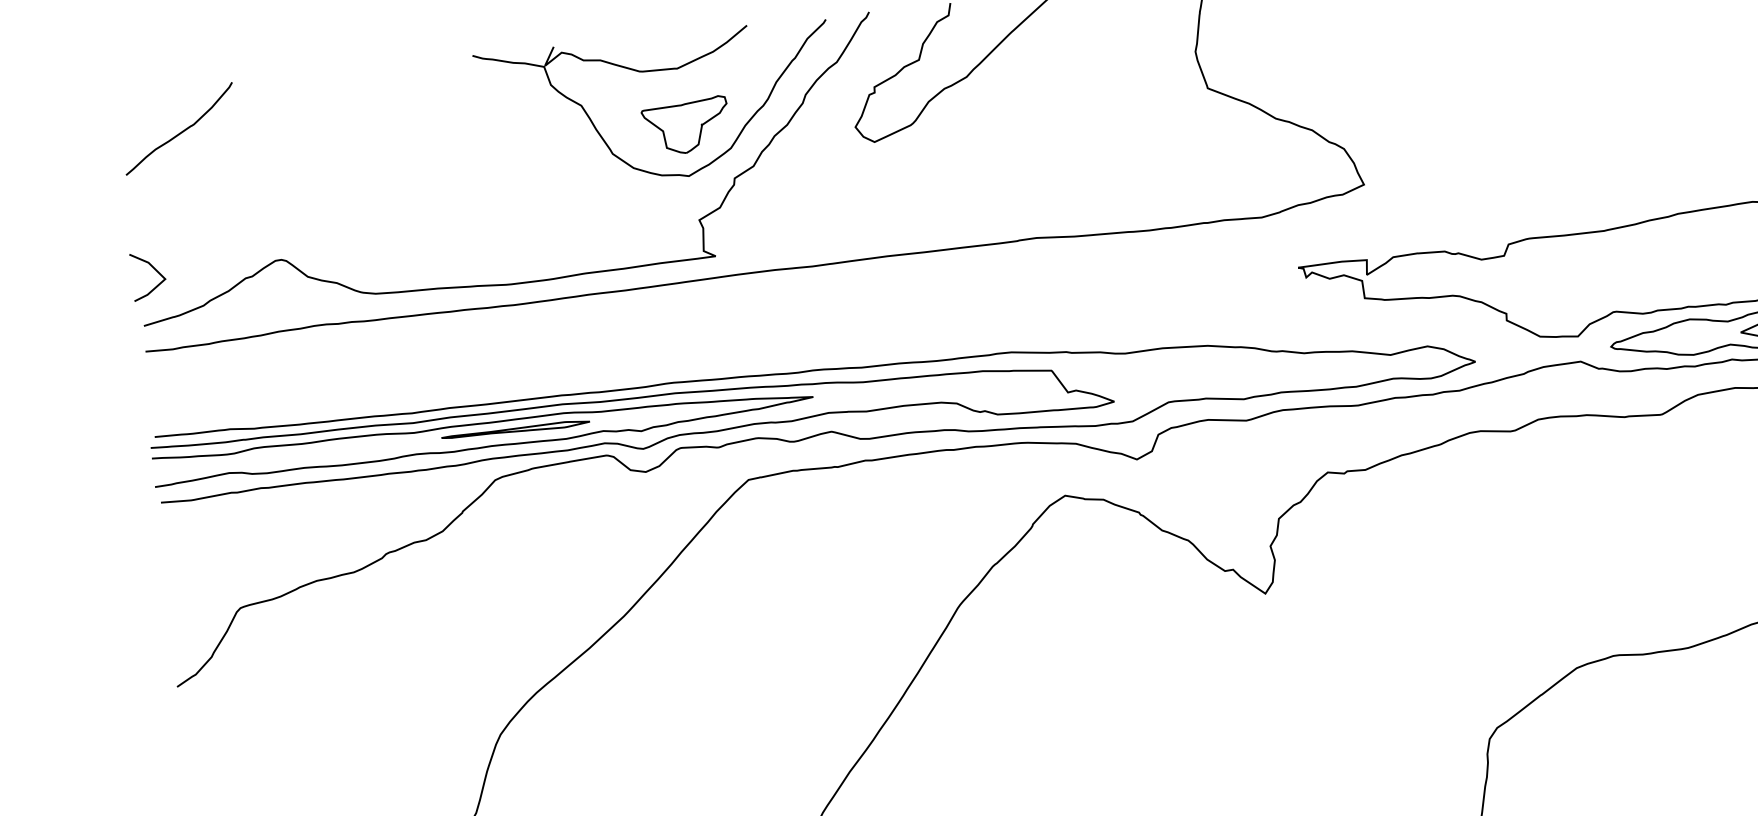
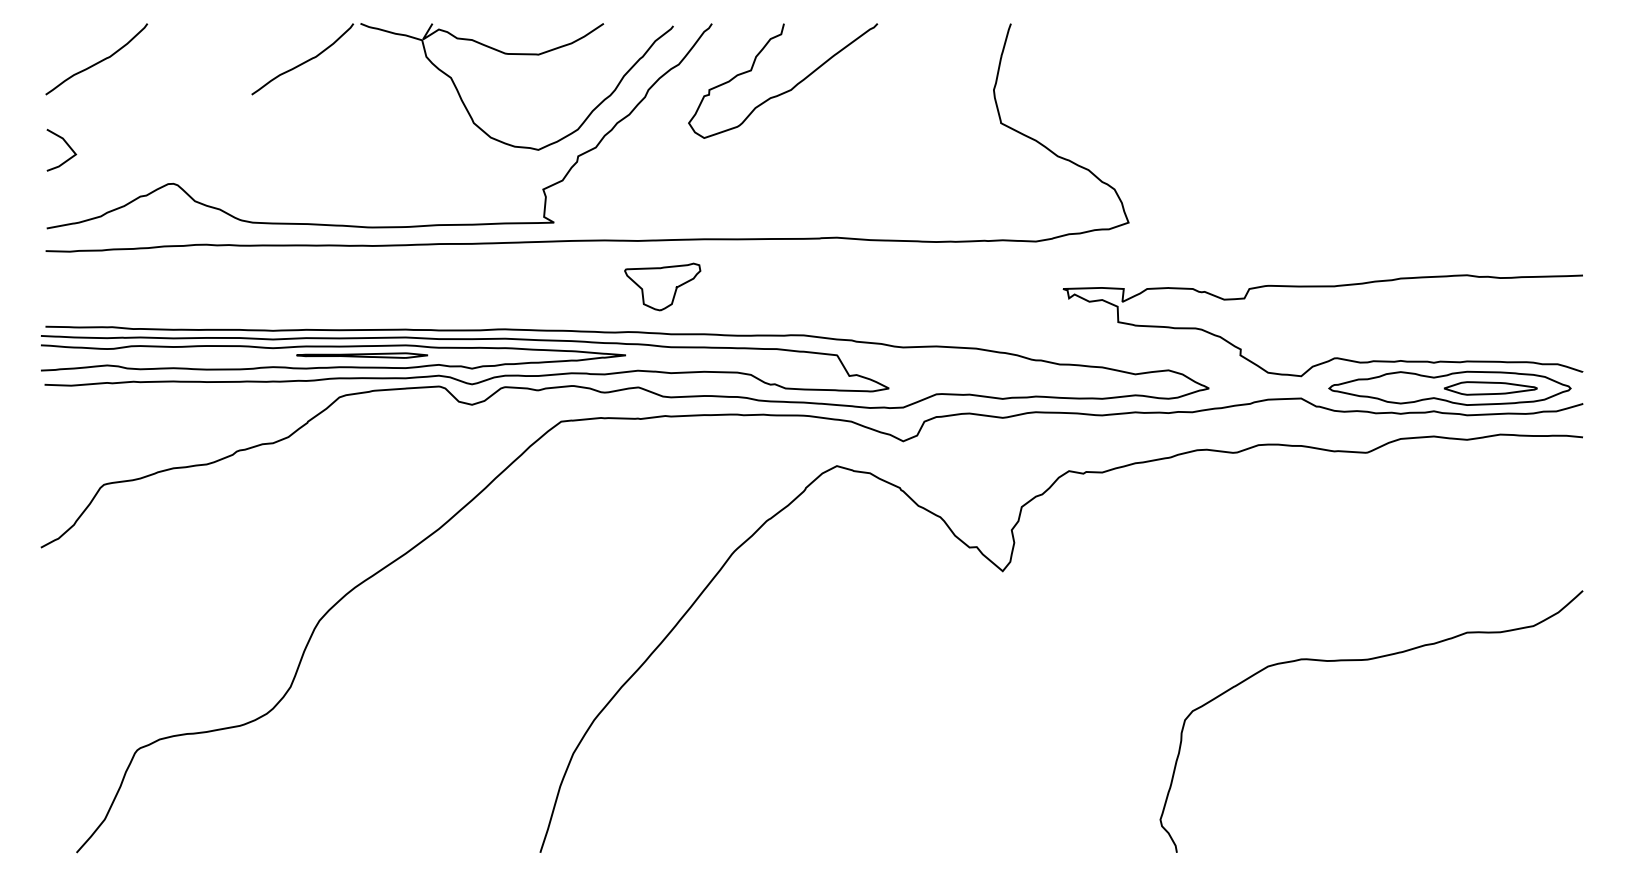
curve: (413, 105) -> (304, 61), added
part: (685, 125) -> (662, 286), moved
line: (153, 269) -> (66, 144), moved

